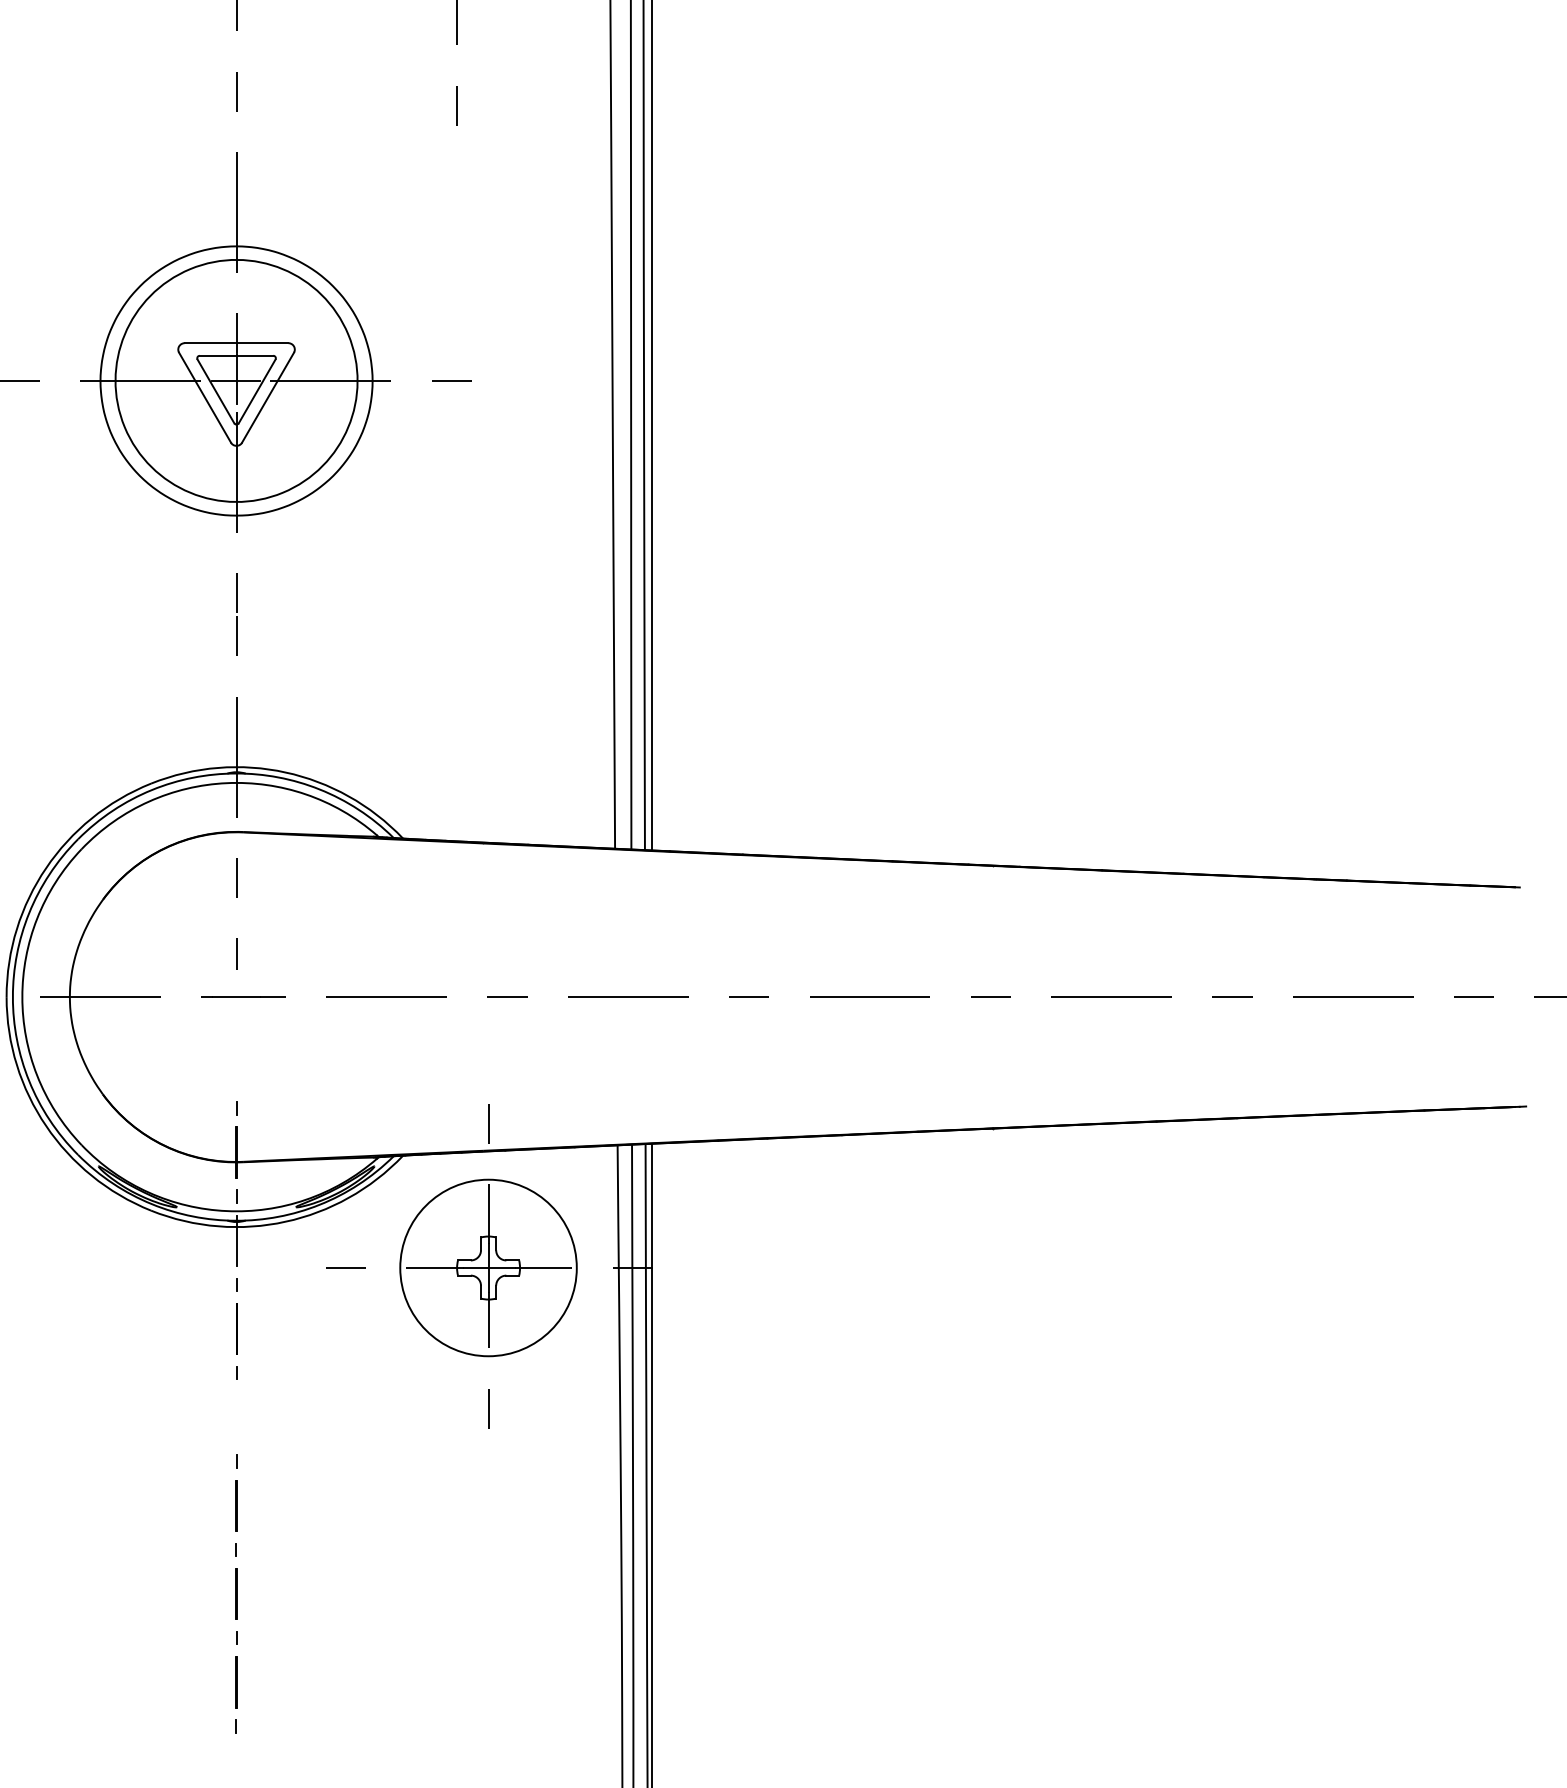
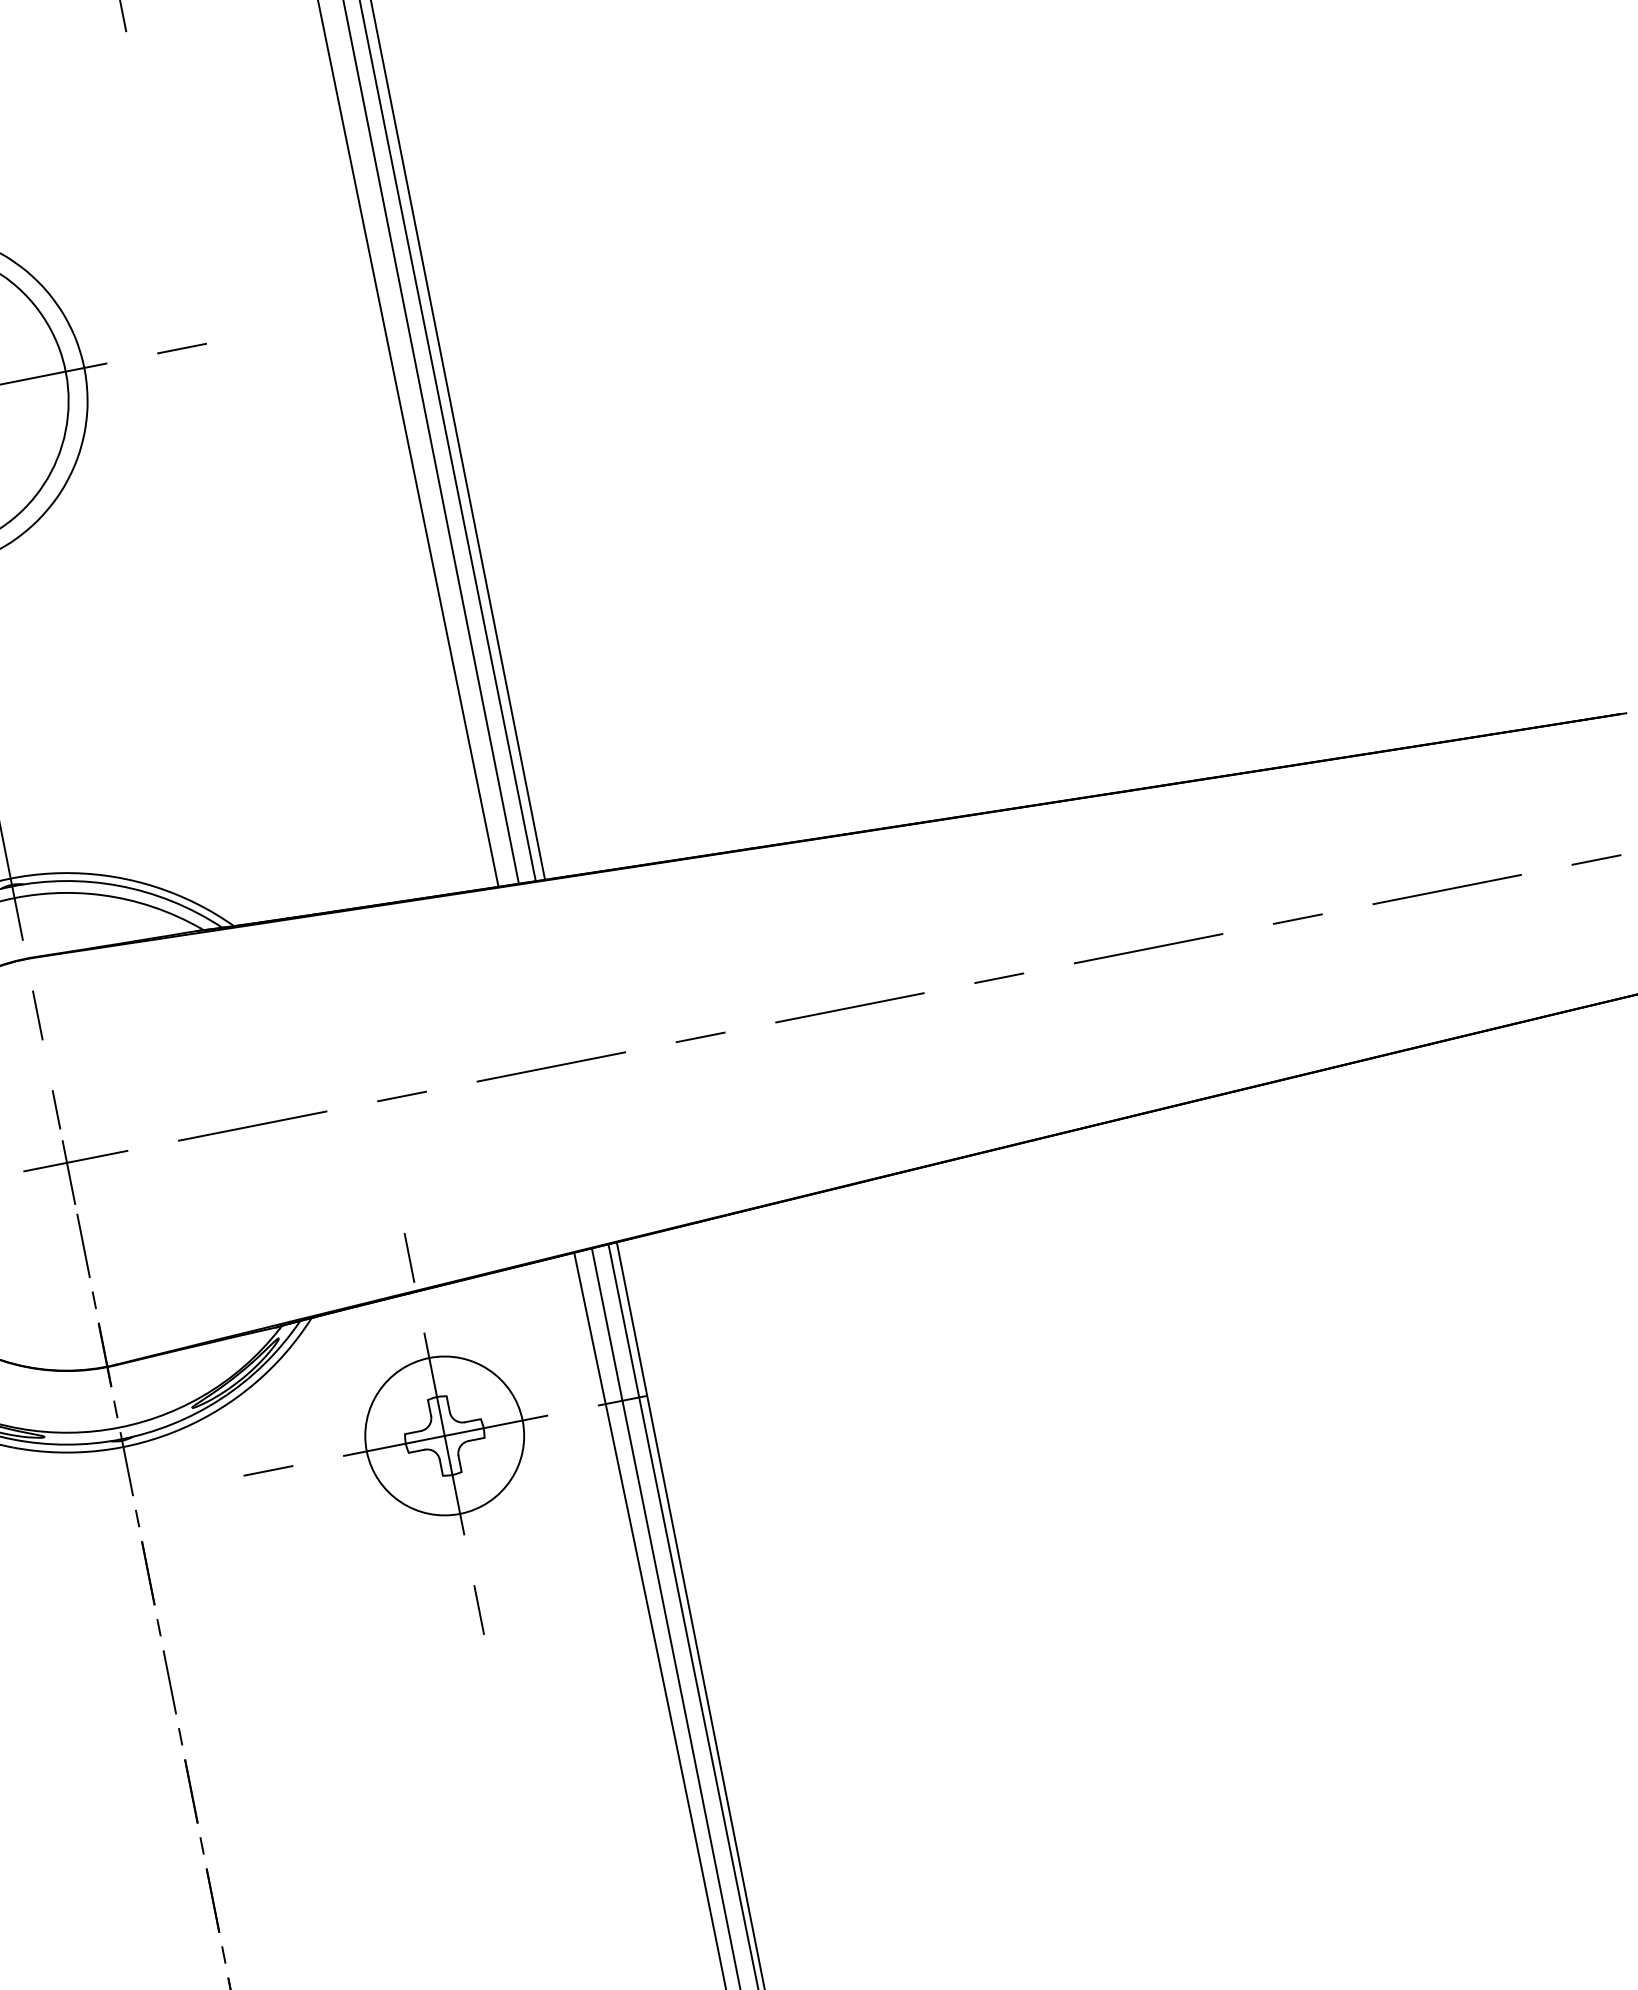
line: (236, 1004) -> (68, 1171), added
line: (236, 1064) -> (83, 1246), added
circle: (488, 1267) -> (444, 1435), size x0.71
line: (236, 1417) -> (169, 1682), added

